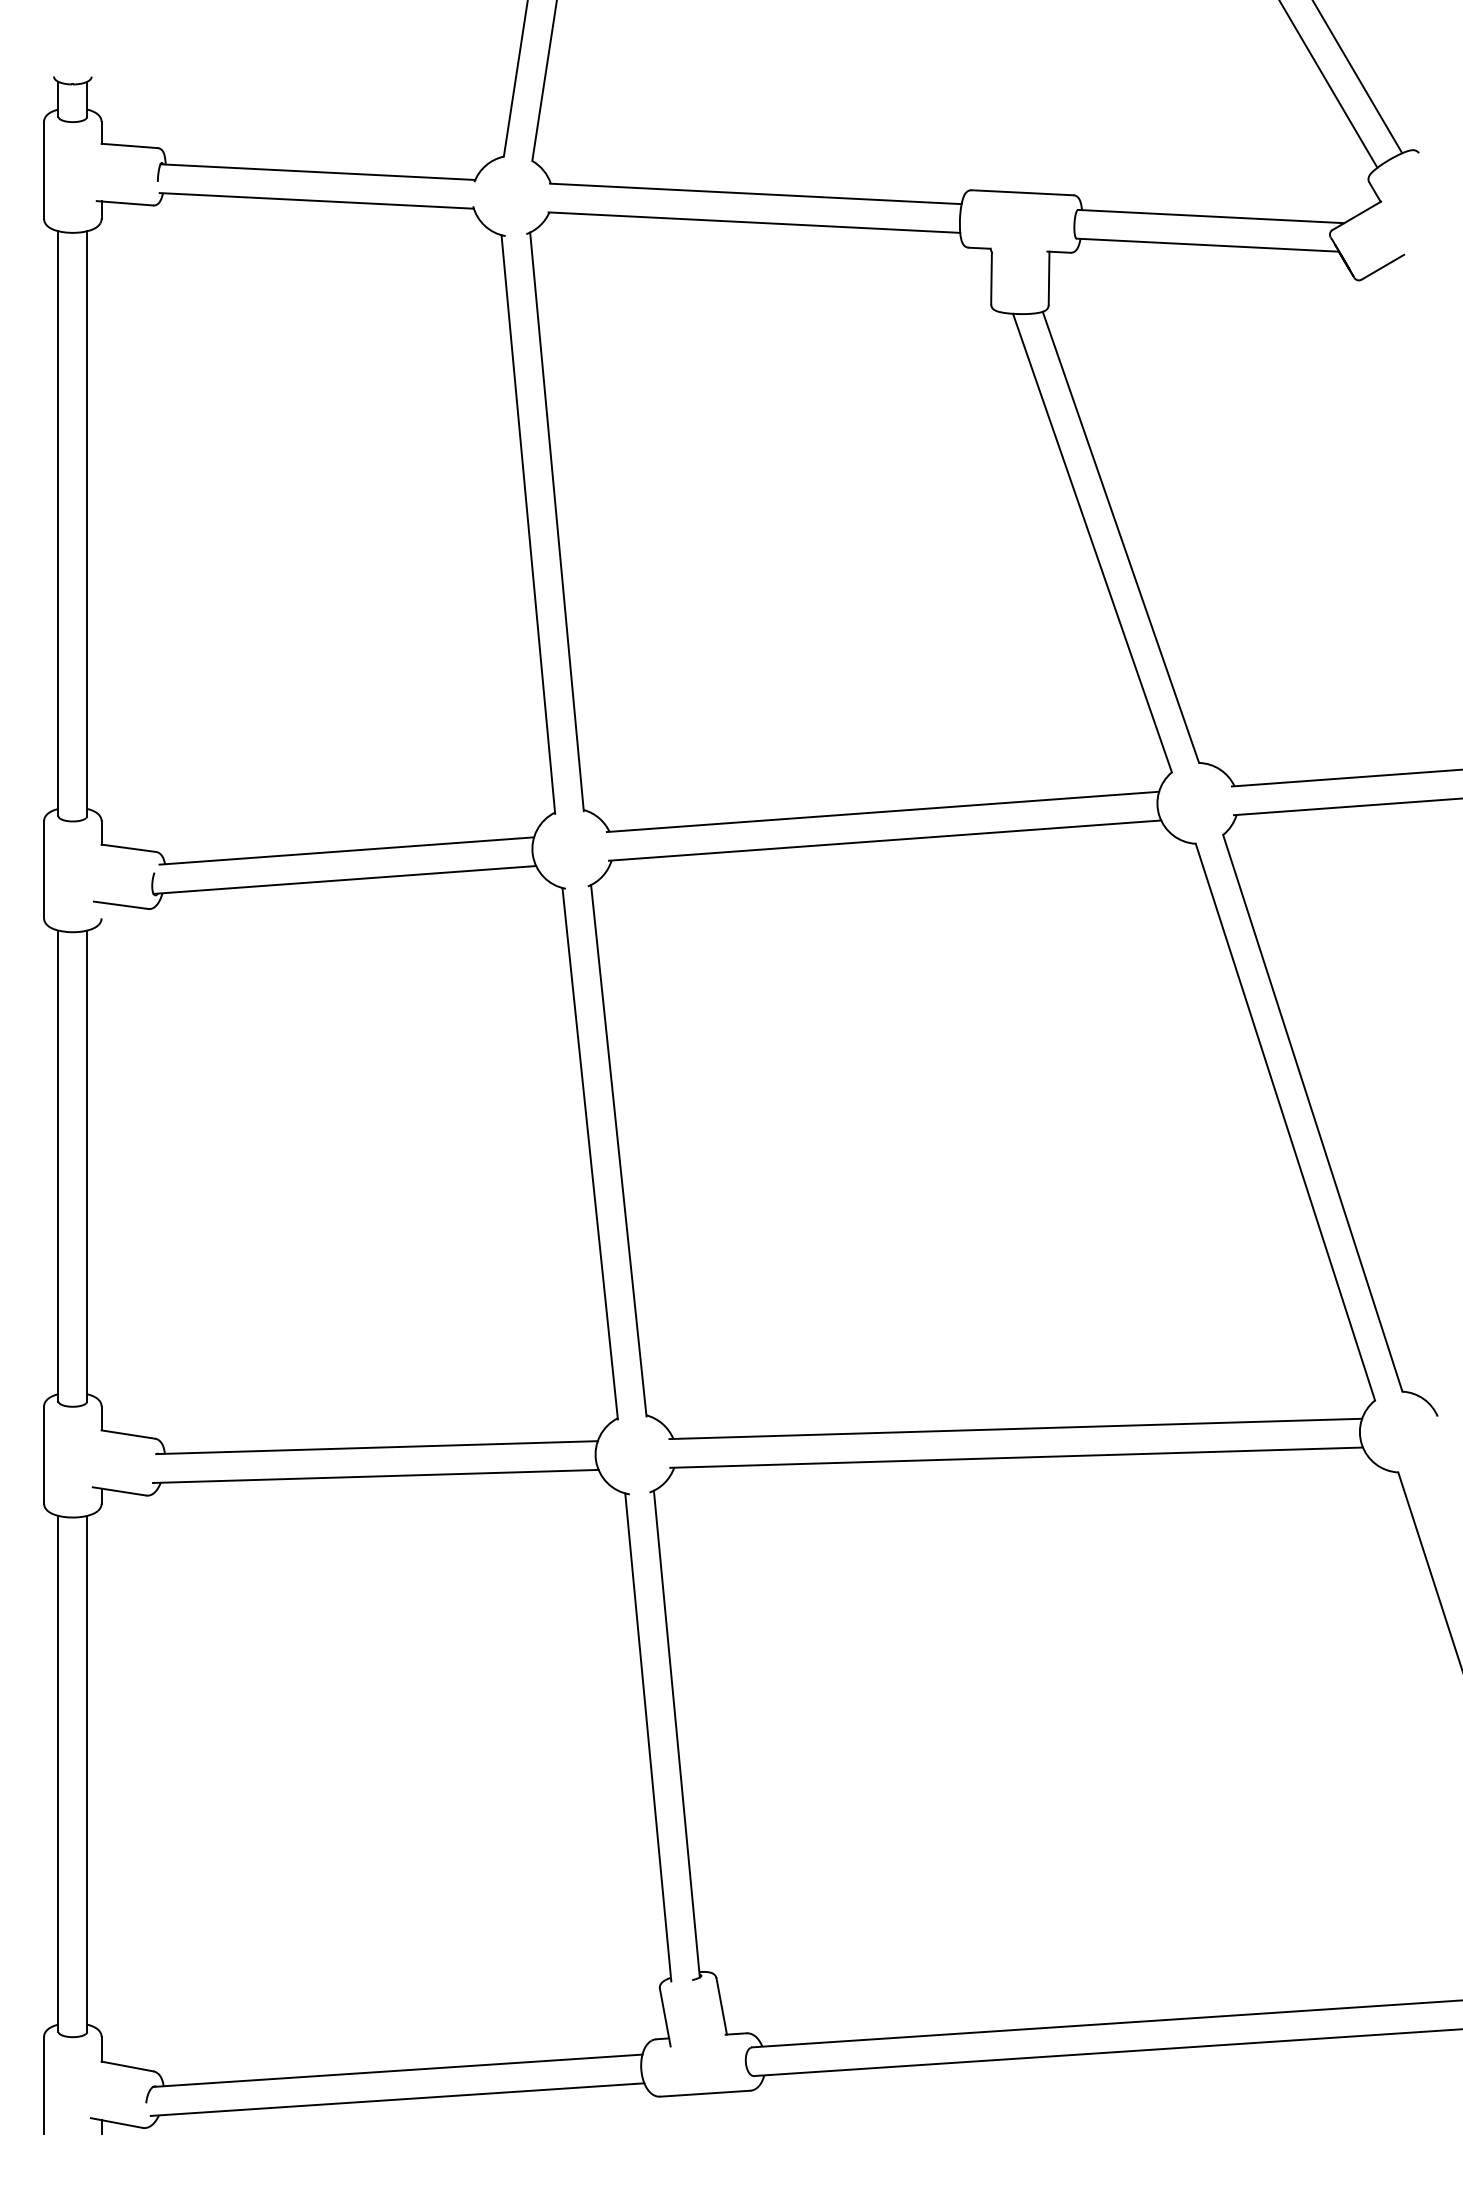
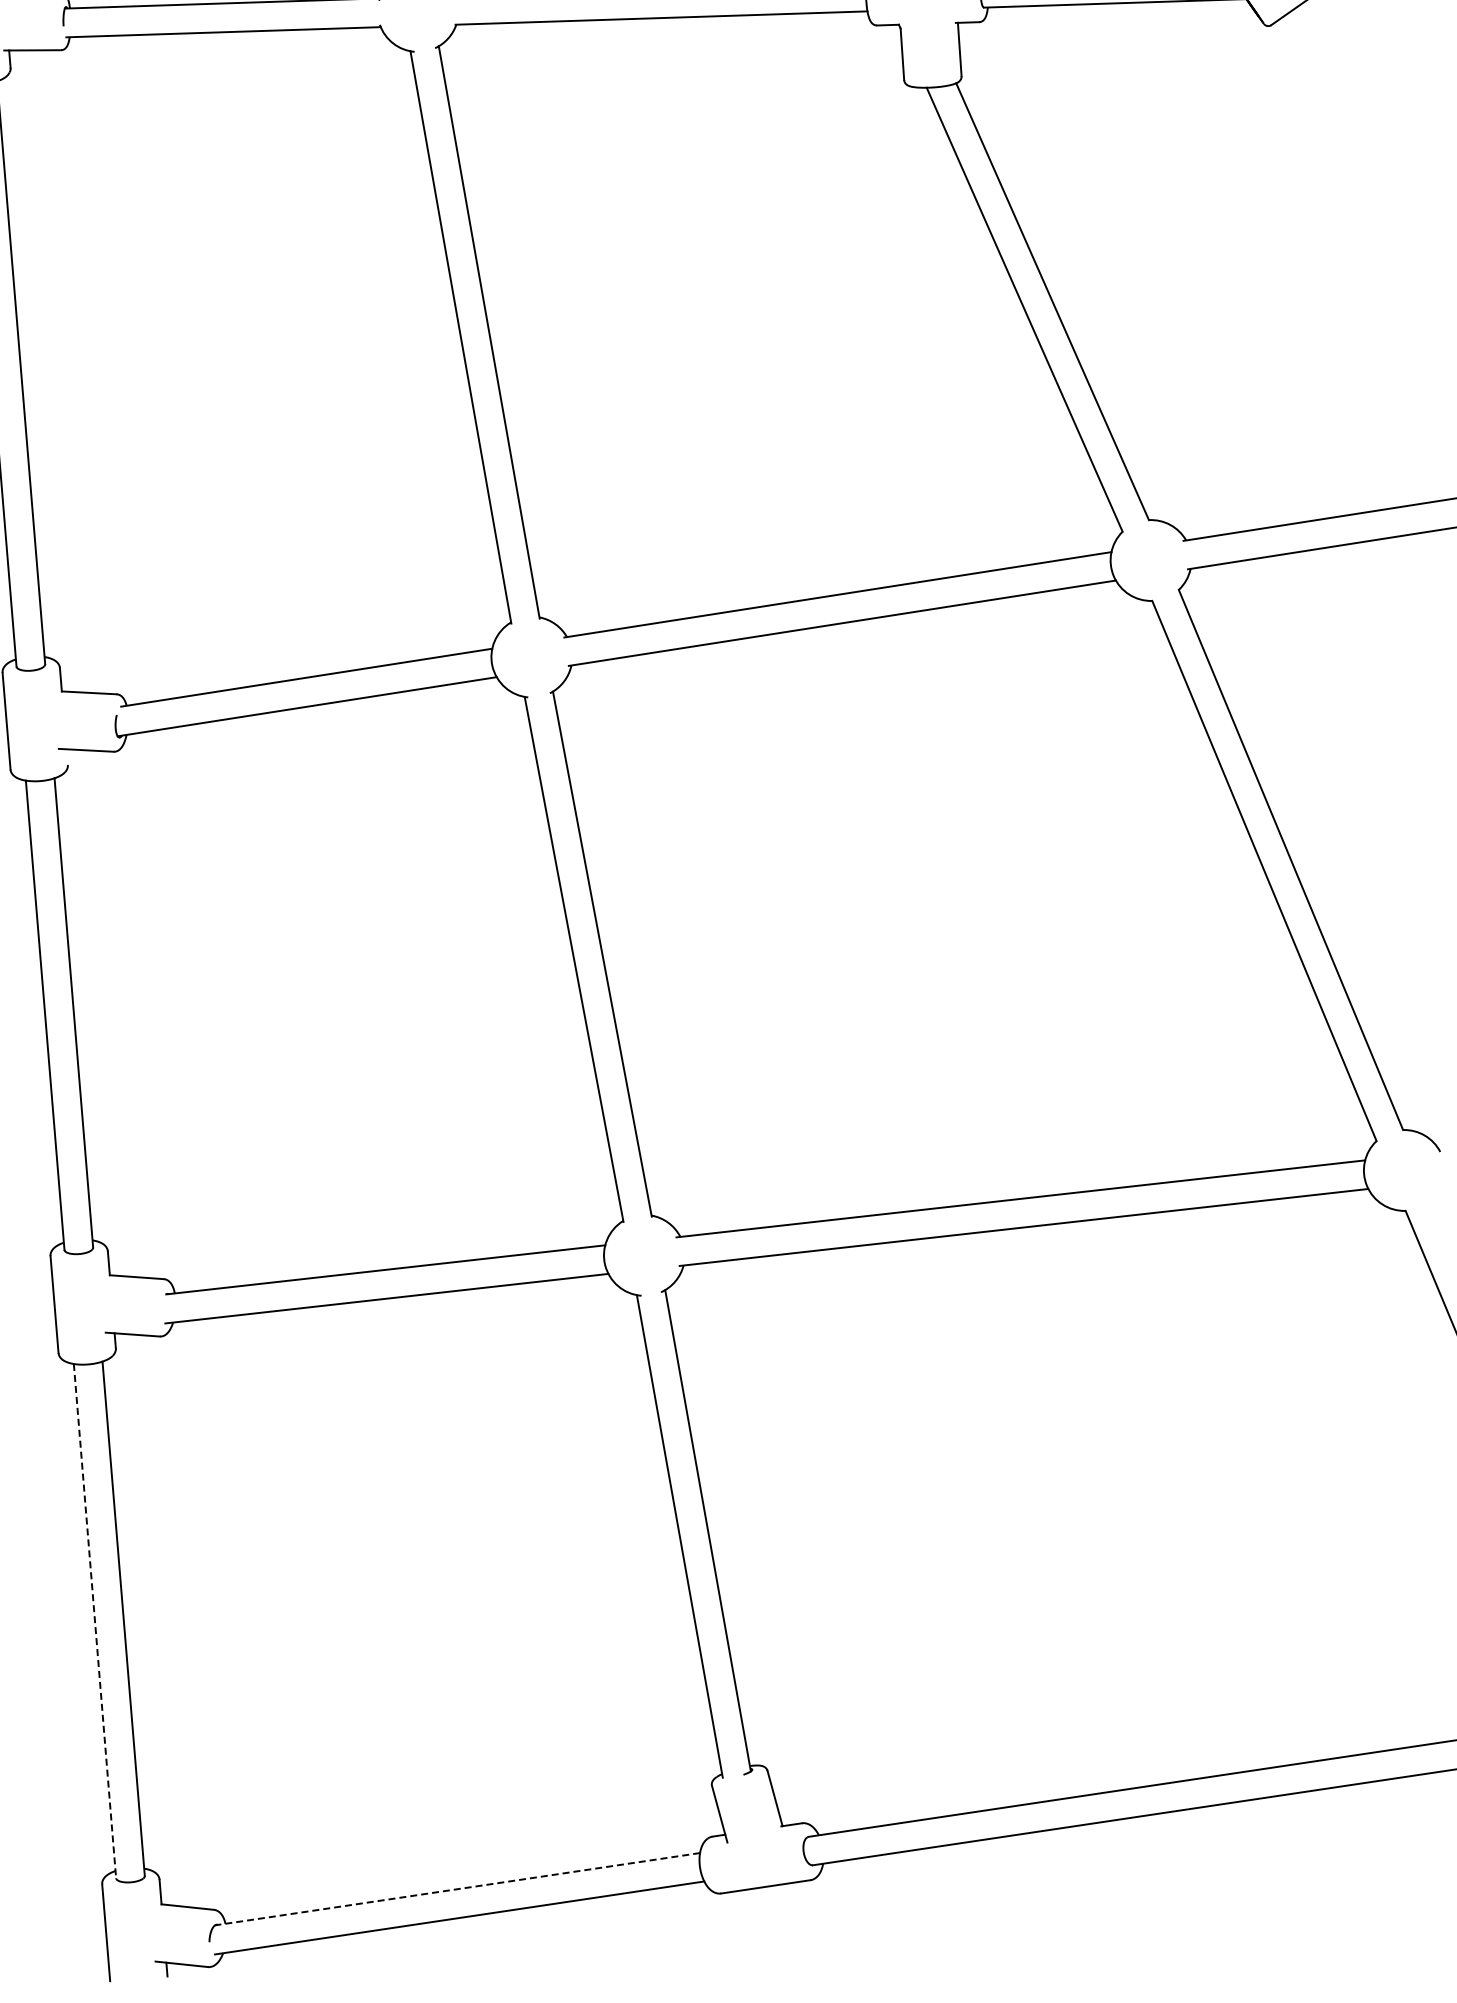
line: (58, 1774) -> (95, 1621), solid -> dashed
line: (397, 2070) -> (457, 1888), solid -> dashed

